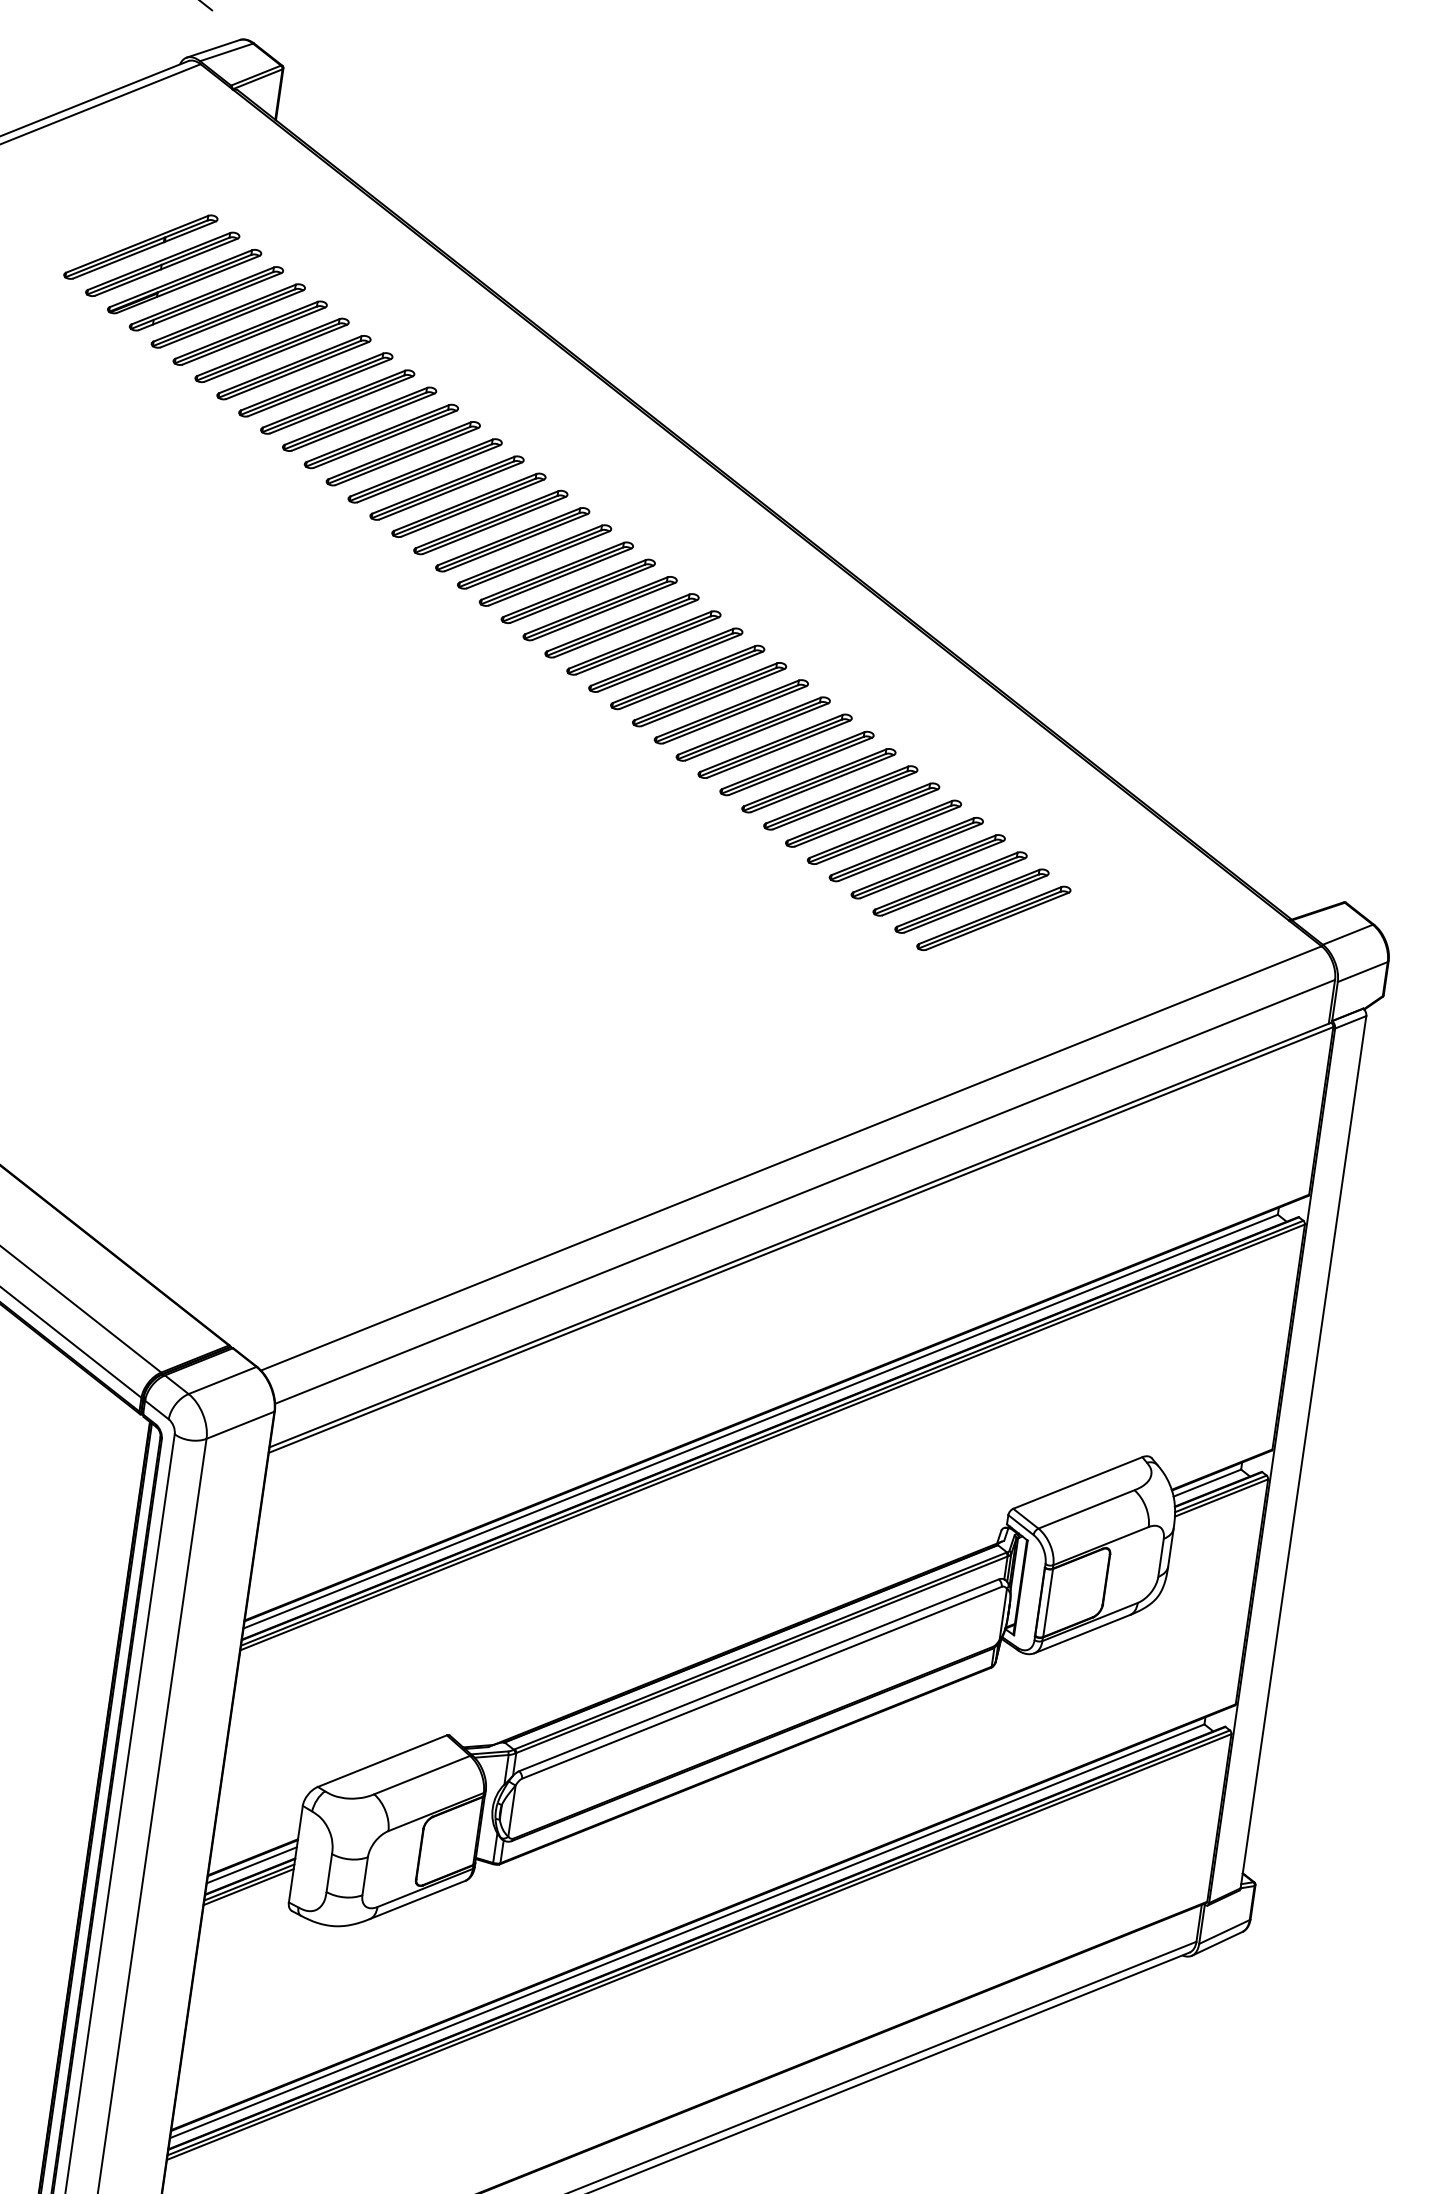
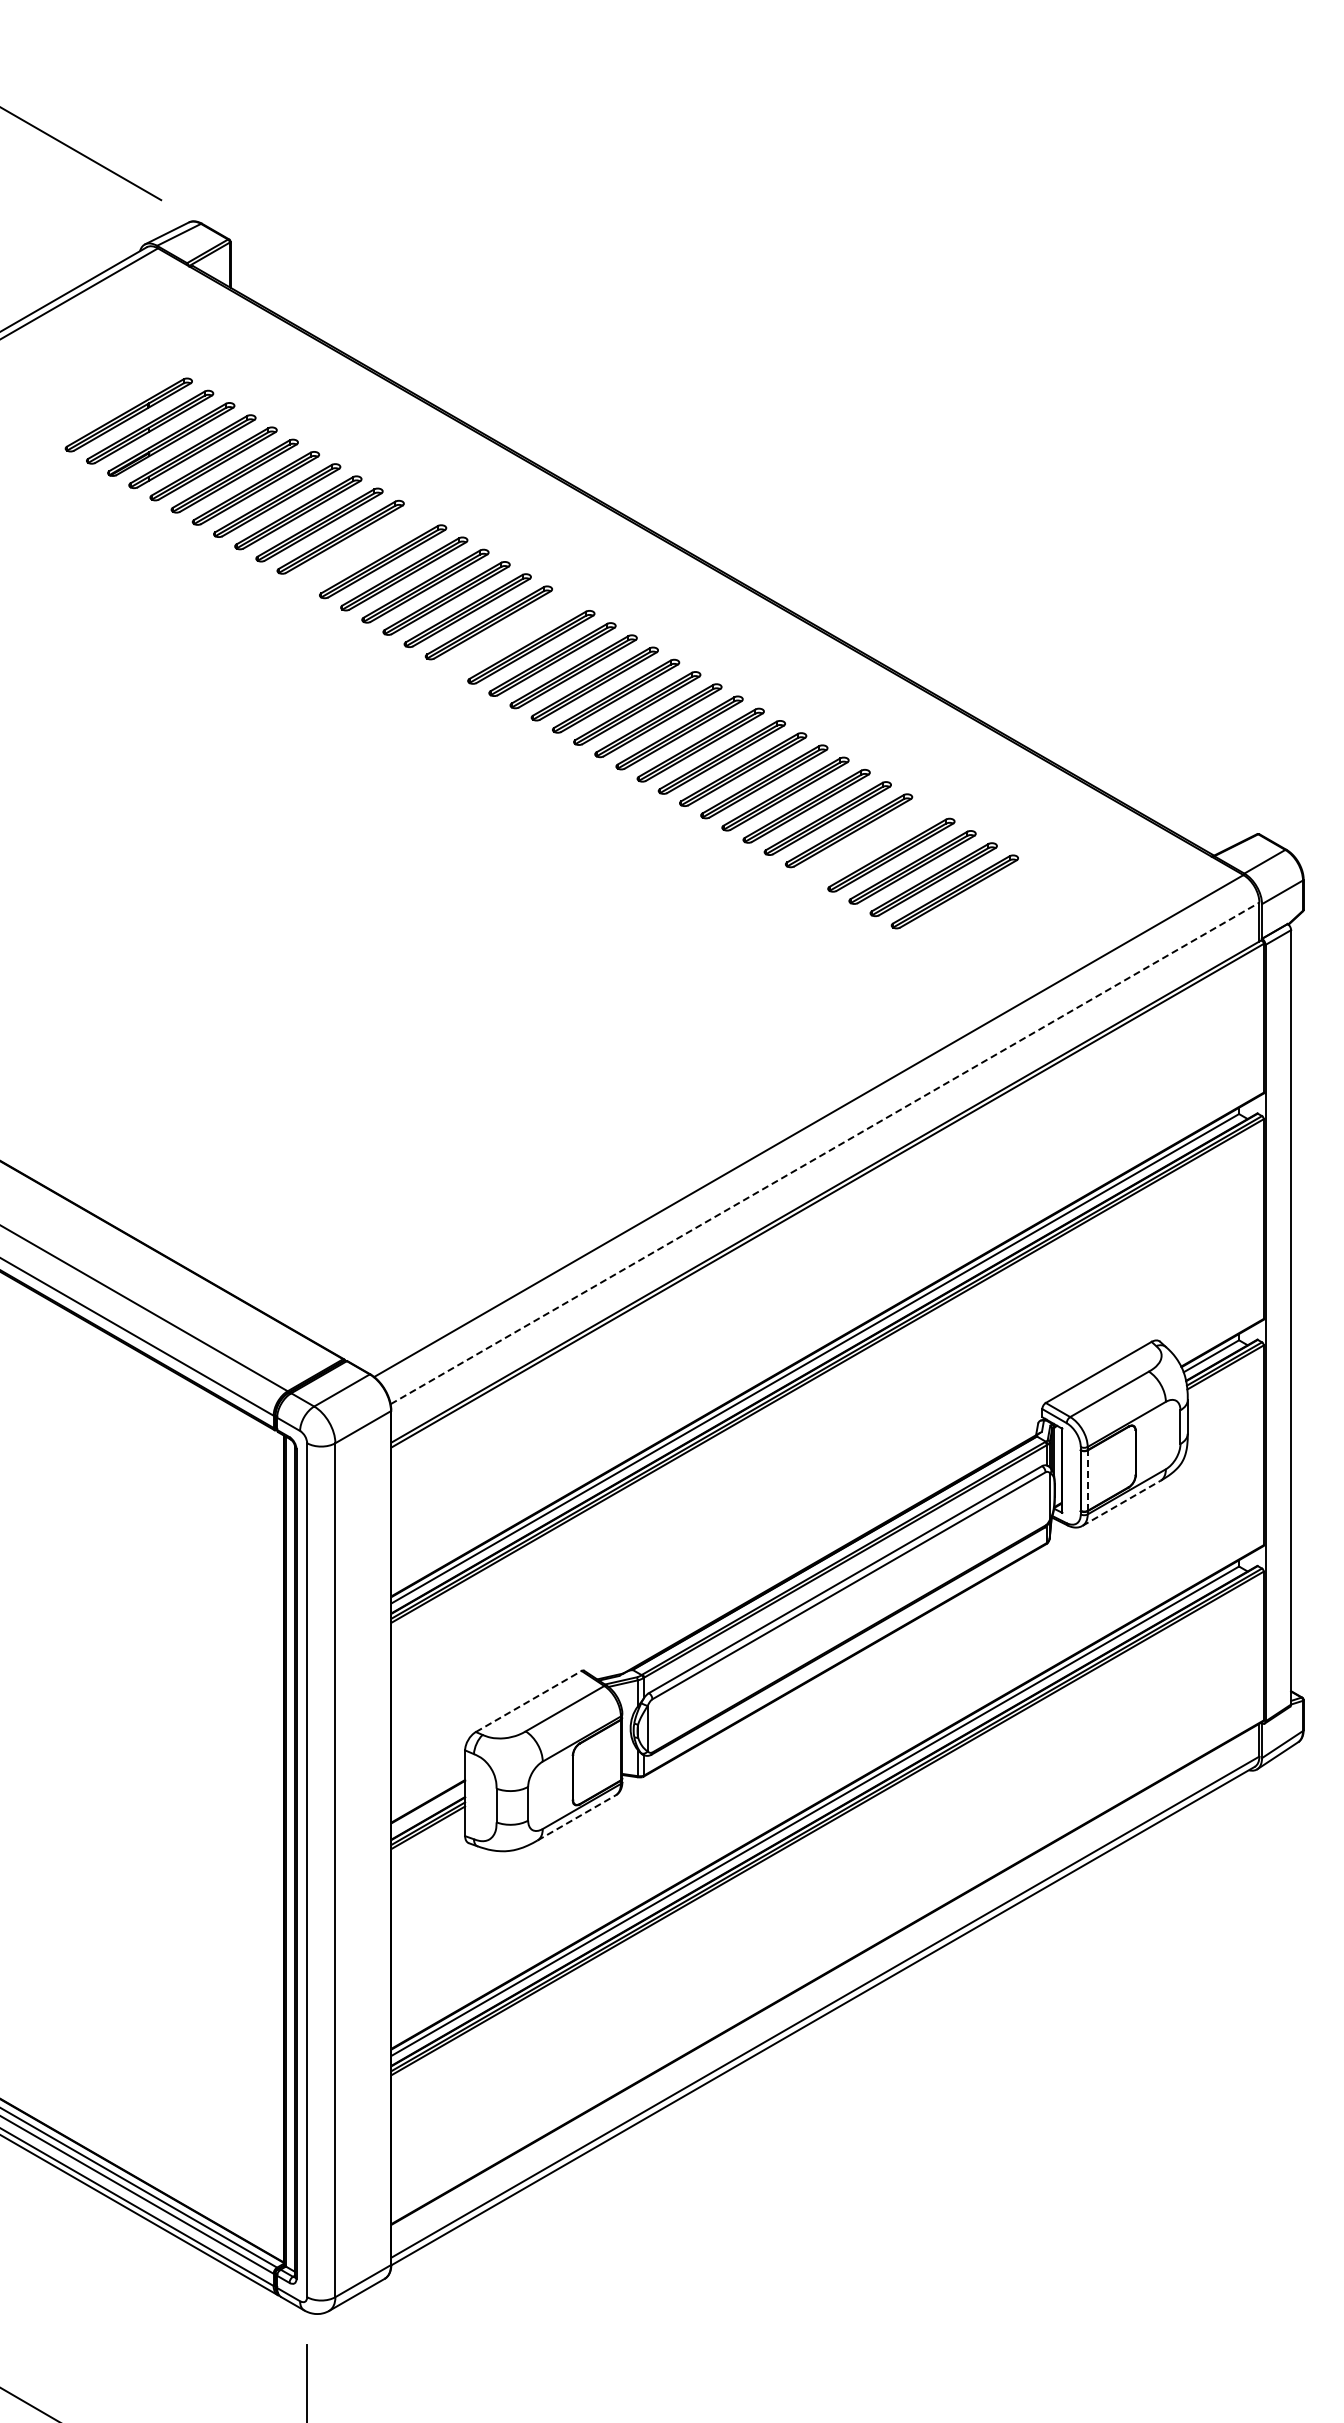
part: (381, 436) -> (361, 549), removed
part: (535, 556) -> (510, 634), removed
part: (906, 849) -> (870, 842), removed
line: (805, 1192) -> (825, 1153), solid -> dashed
line: (1047, 1602) -> (1087, 1480), solid -> dashed
line: (1082, 1634) -> (1121, 1503), solid -> dashed
line: (383, 1761) -> (529, 1701), solid -> dashed
line: (252, 1865) -> (428, 1808), removed
line: (418, 1899) -> (577, 1817), solid -> dashed

